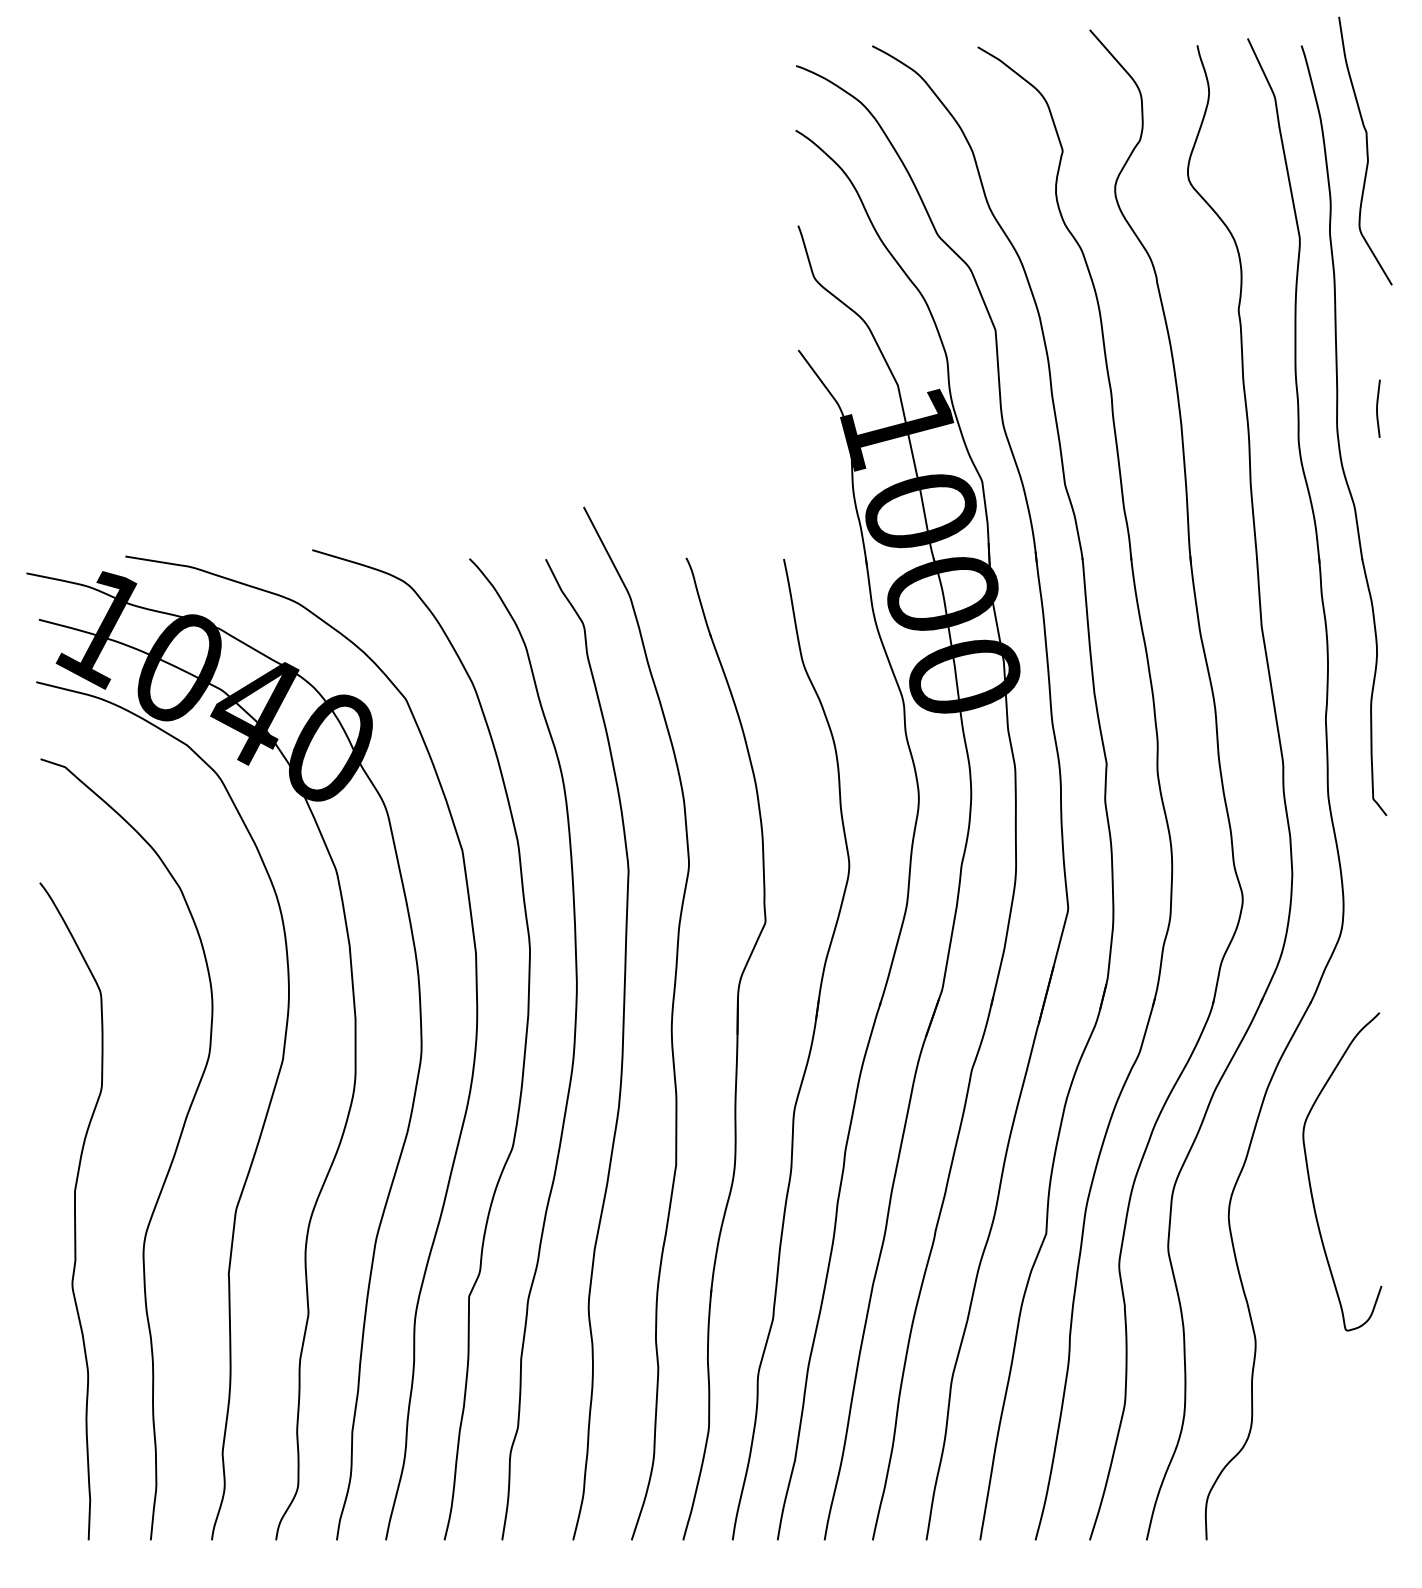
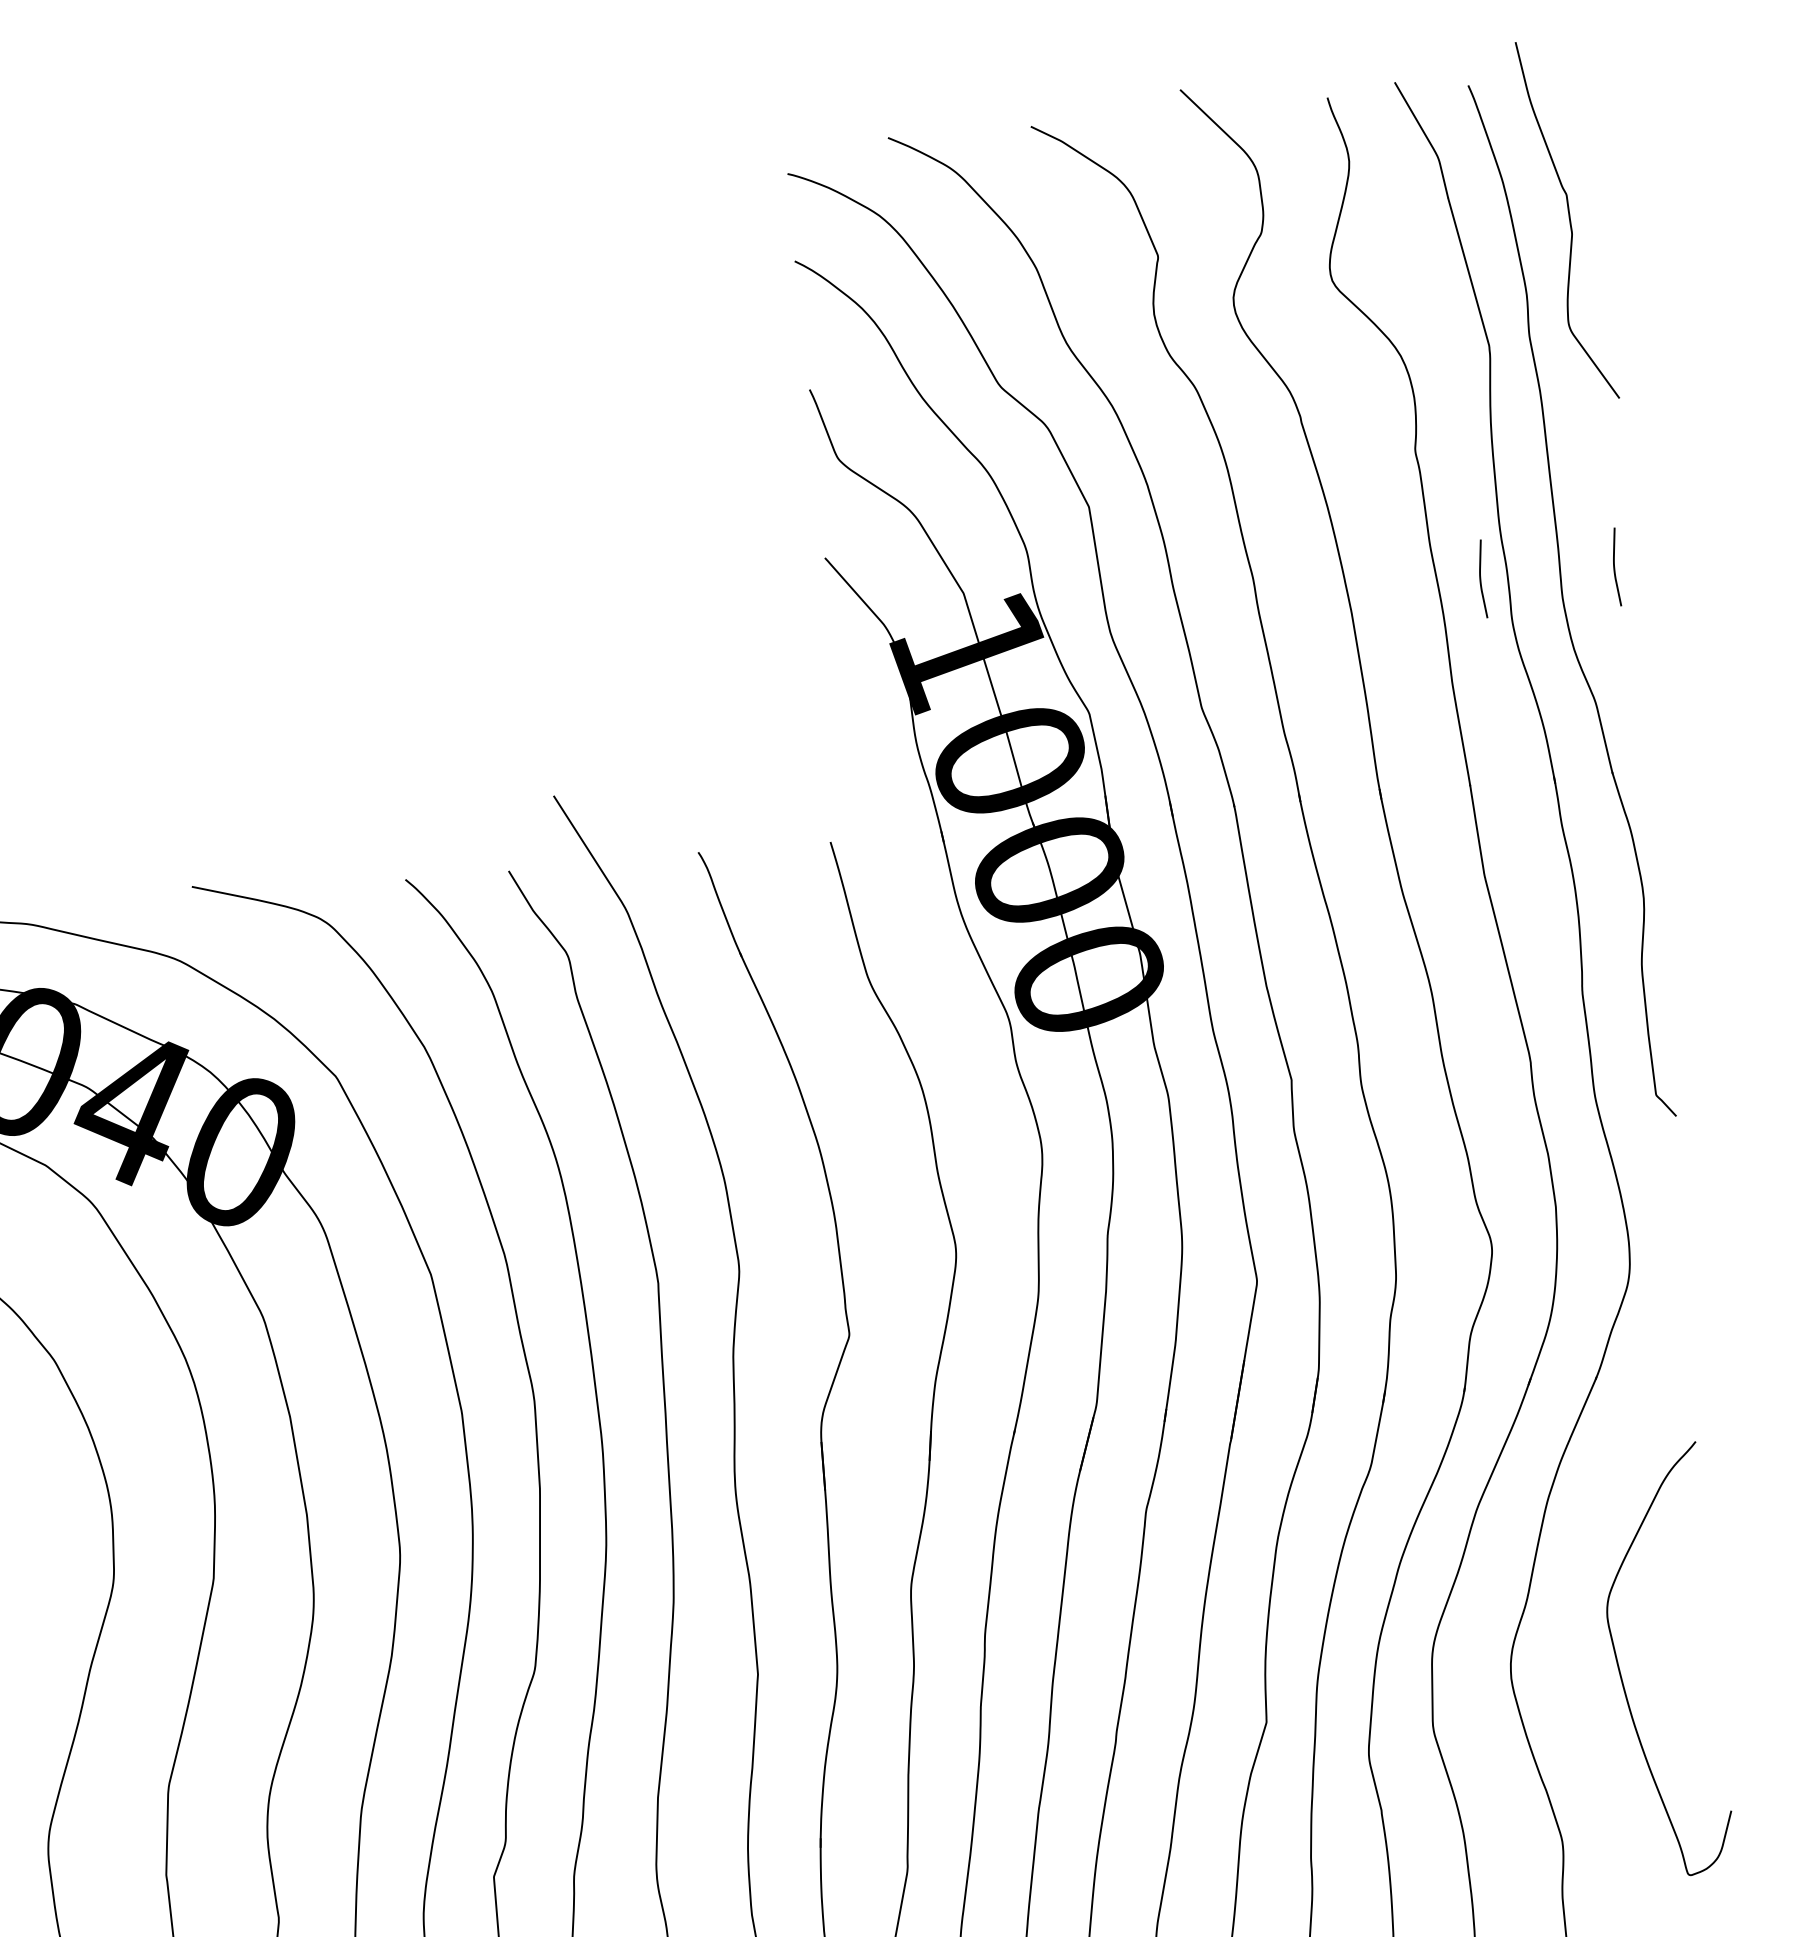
curve: (1278, 408) -> (1480, 578), added
curve: (1310, 1179) -> (1622, 1675), moved

